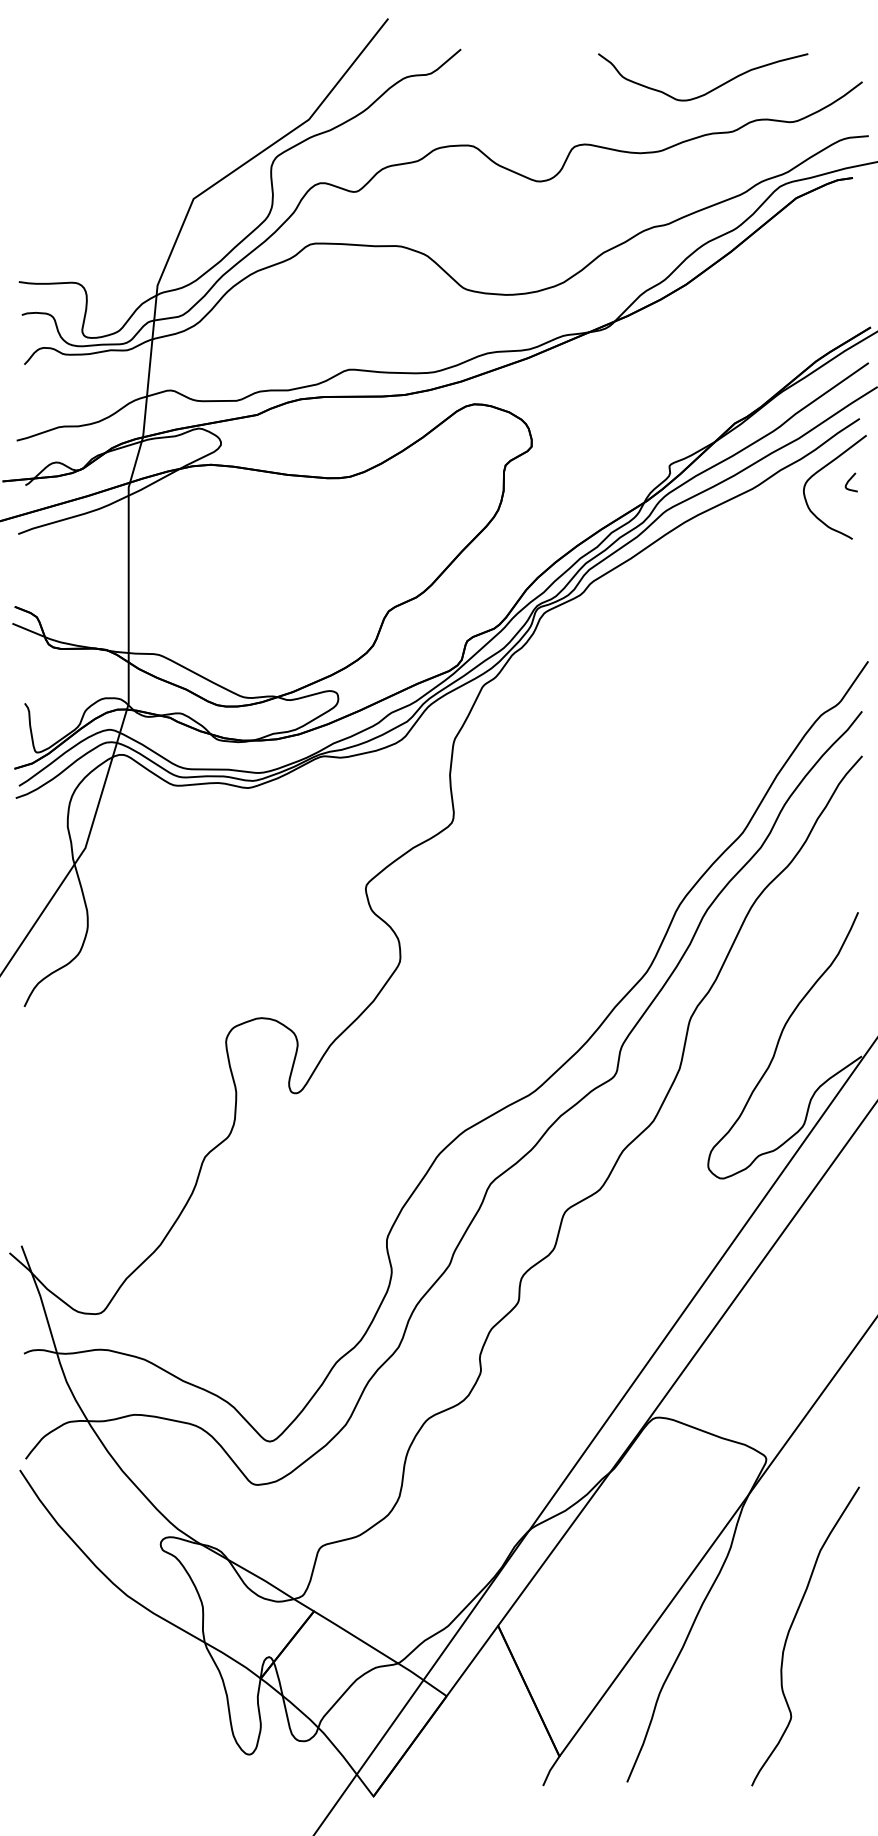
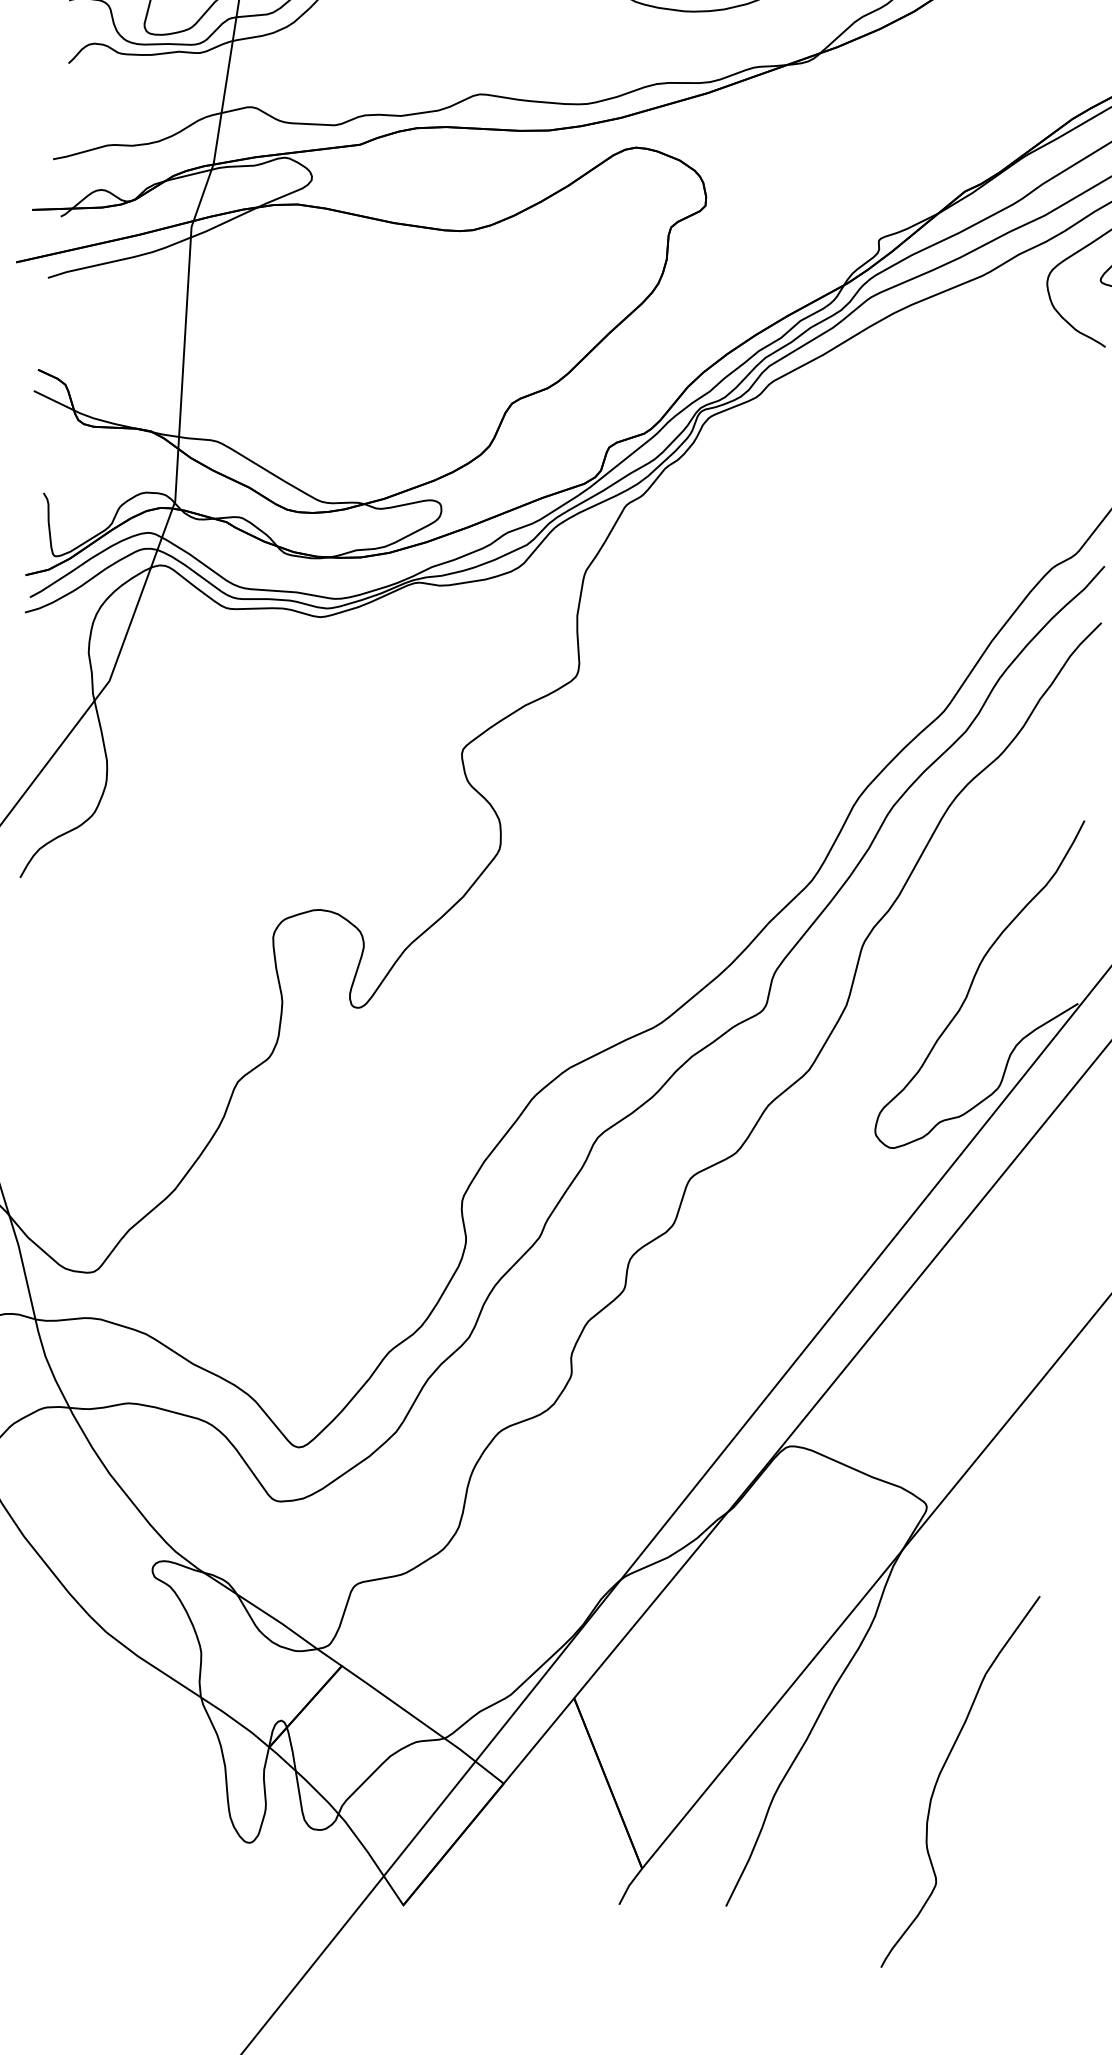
curve: (791, 1628) -> (943, 1770), moved

